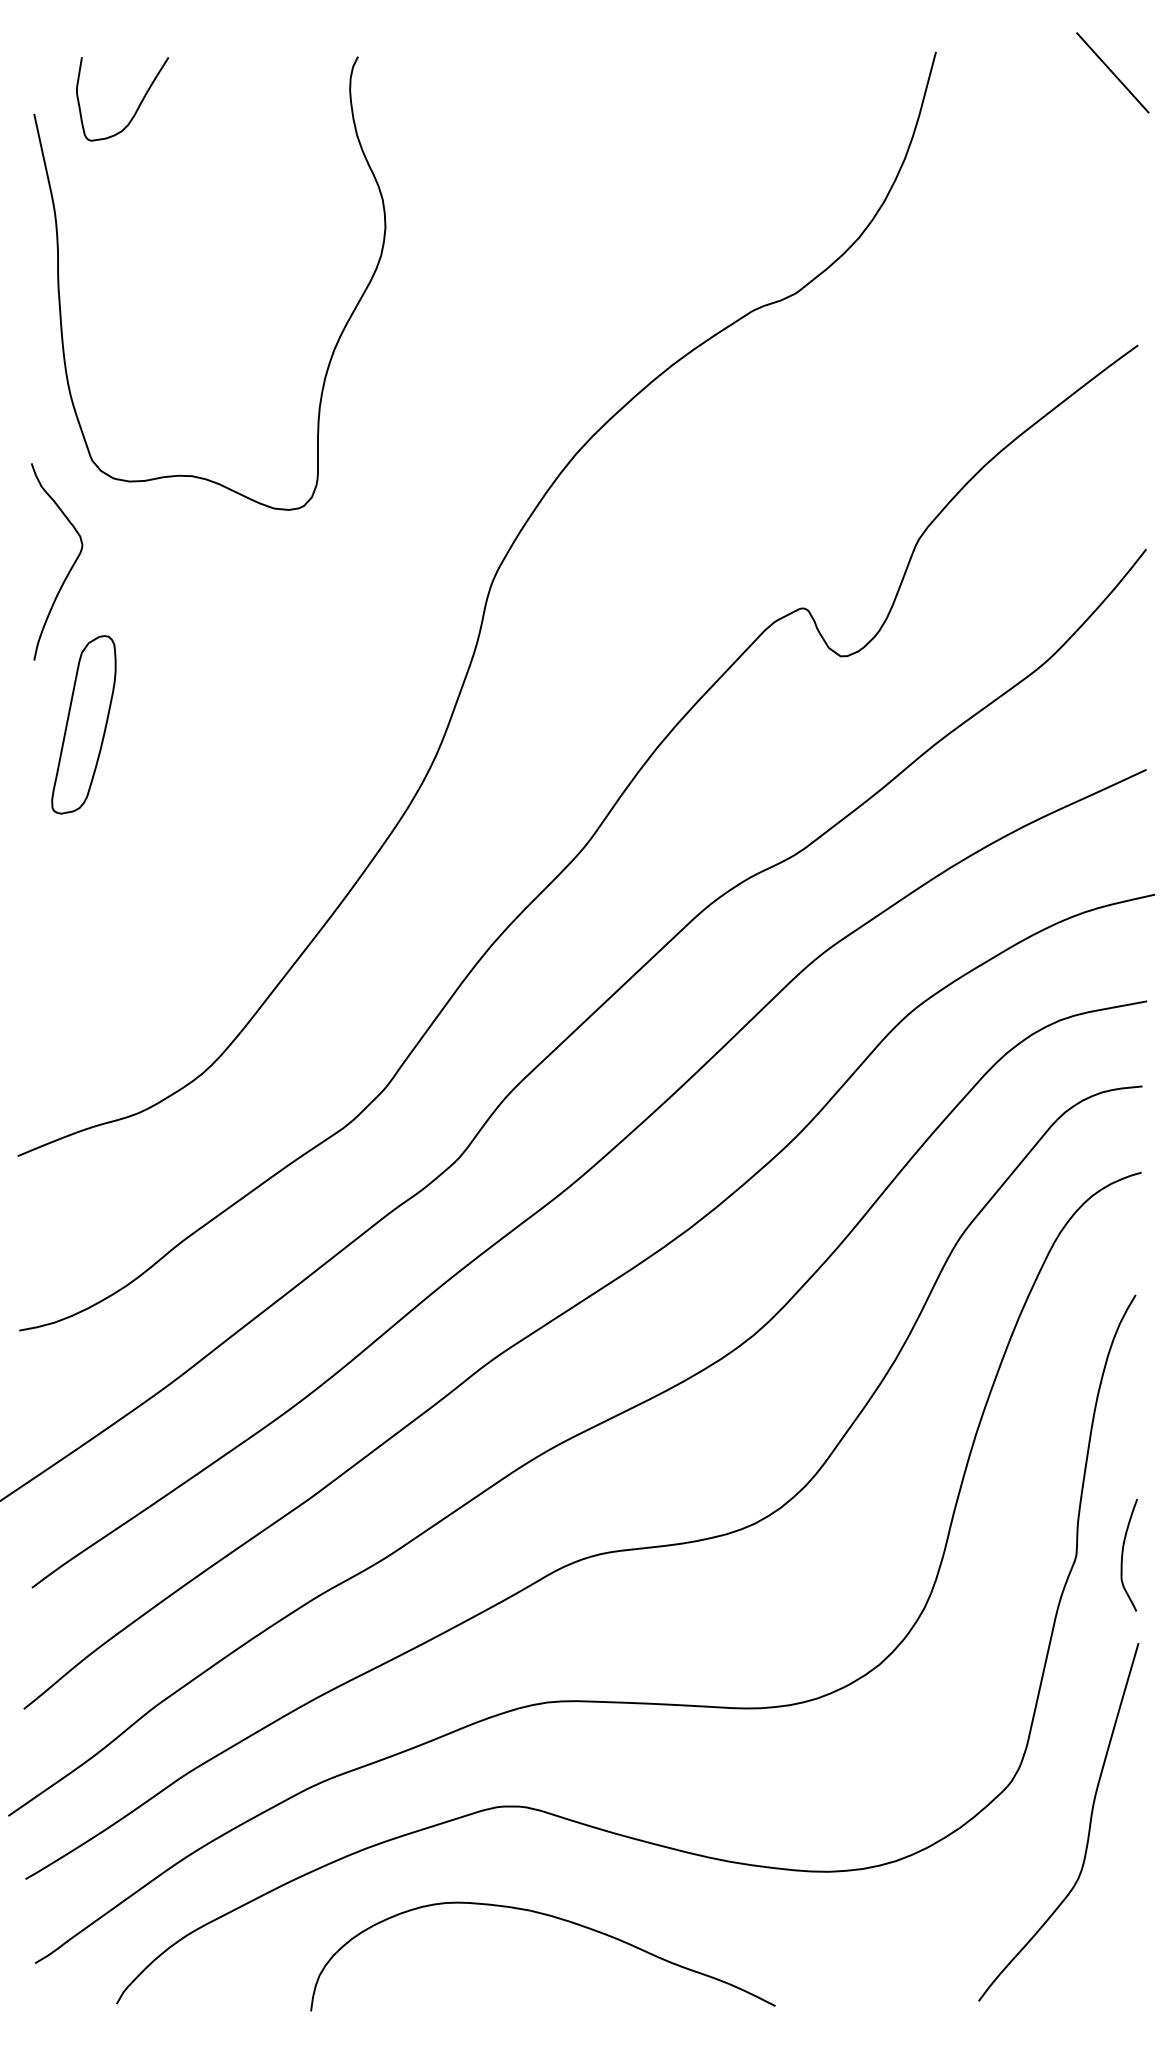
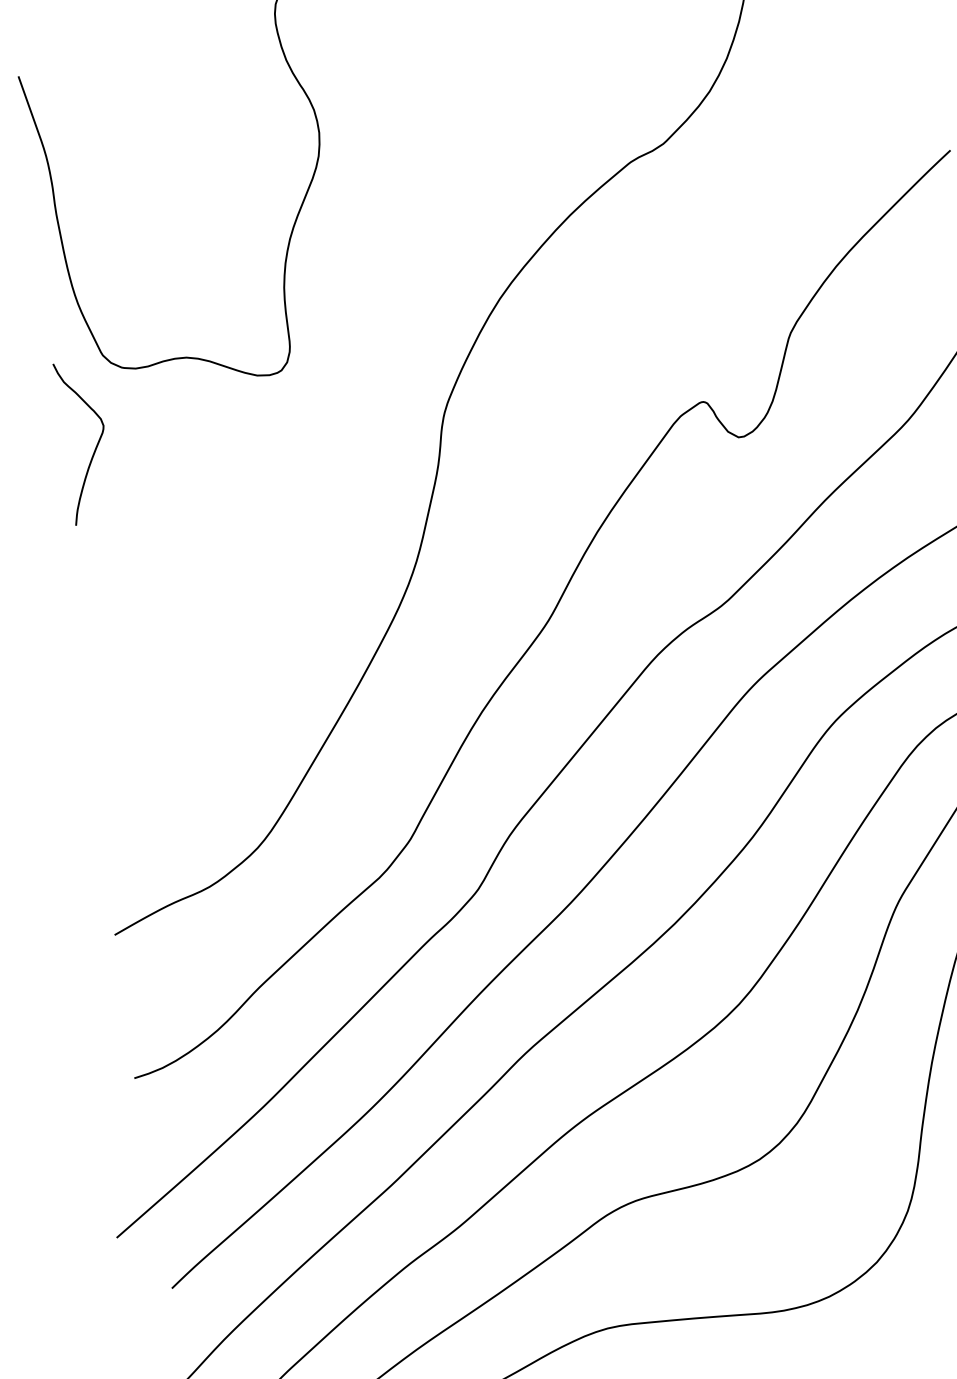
curve: (137, 107) -> (102, 60), removed
part: (83, 724) -> (123, 573), removed

